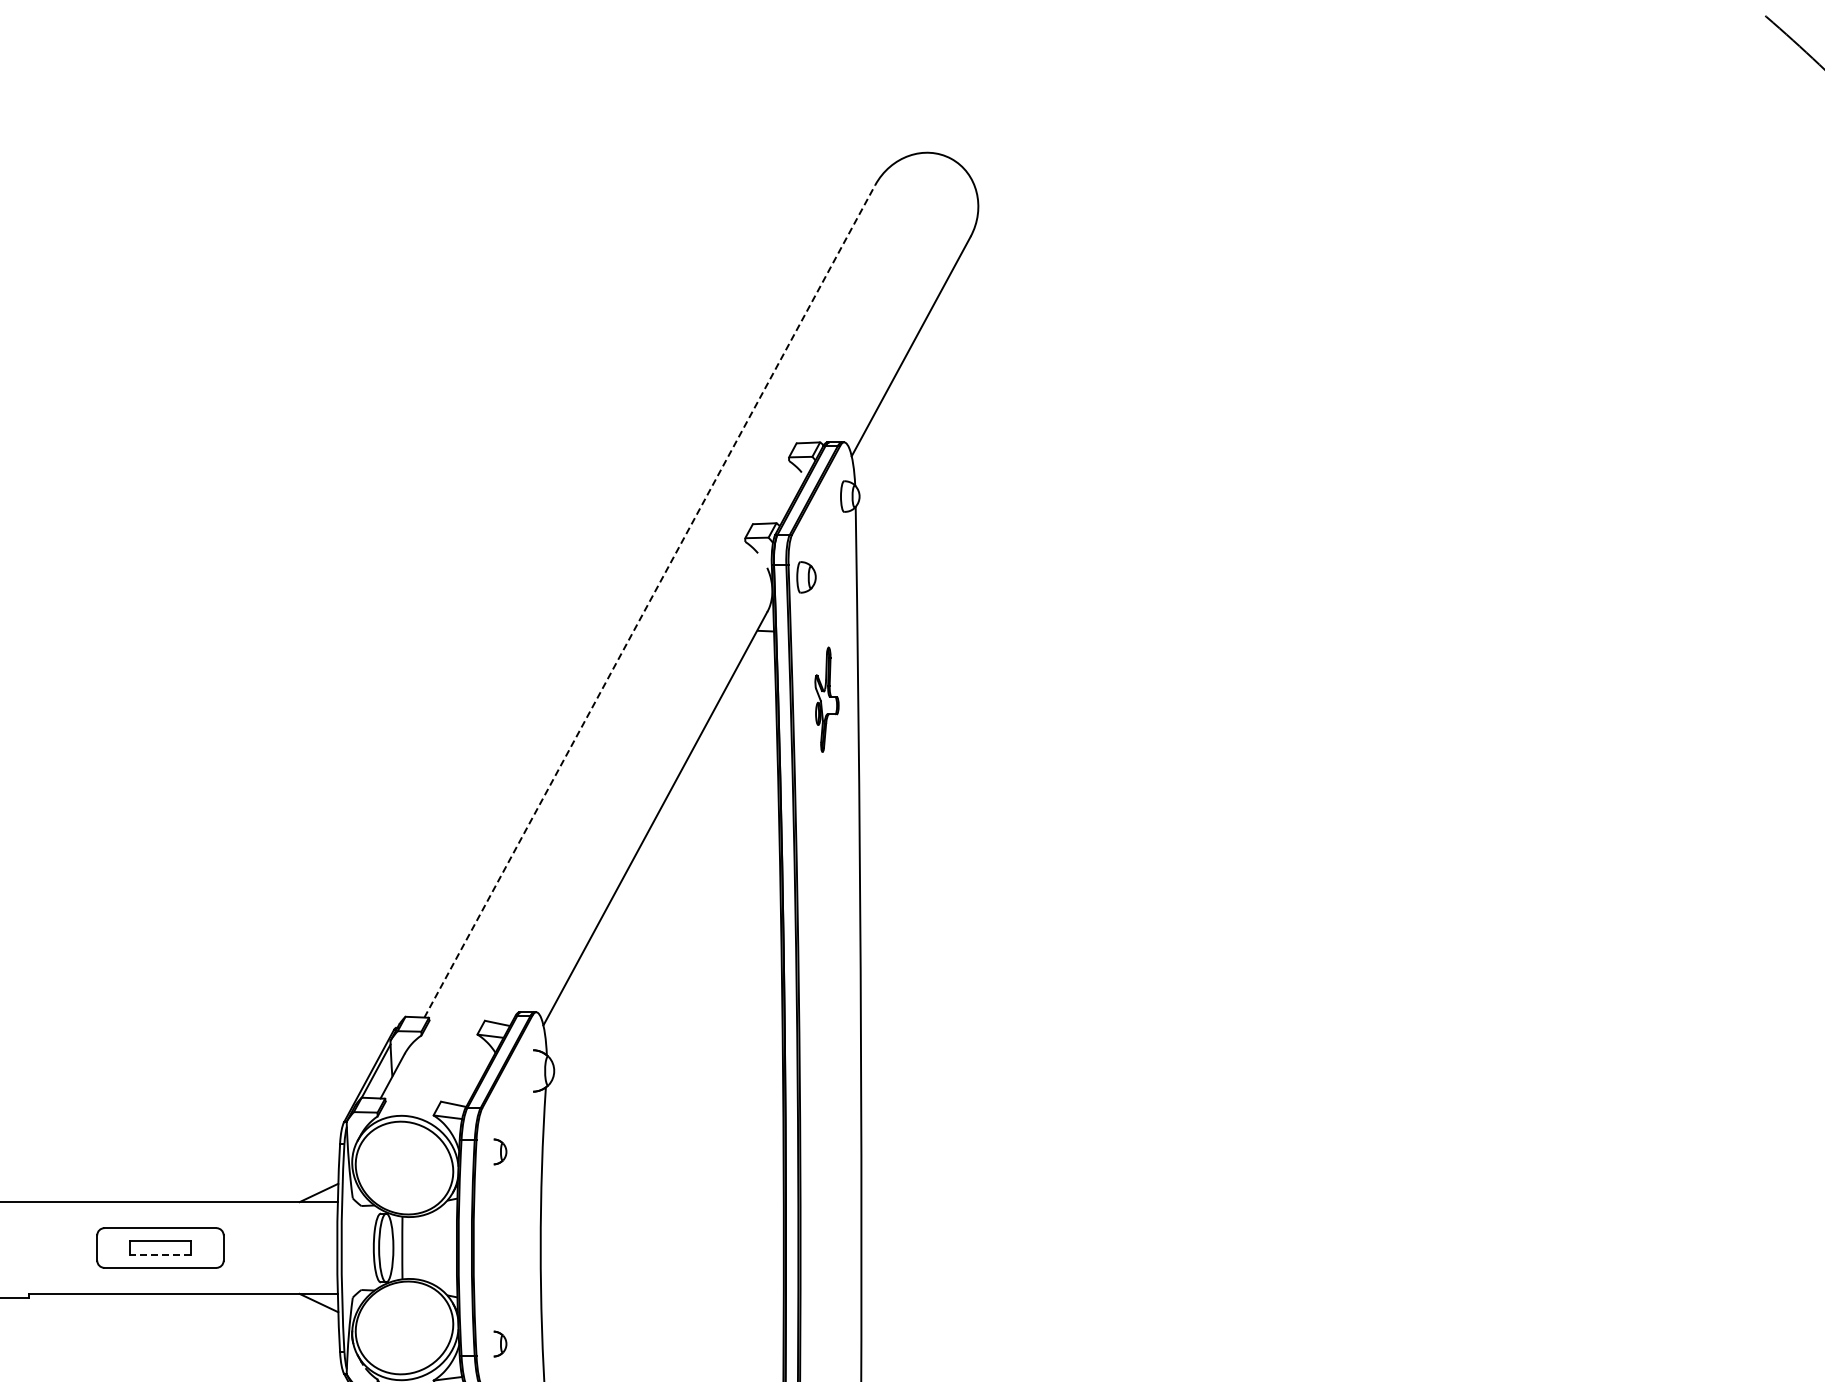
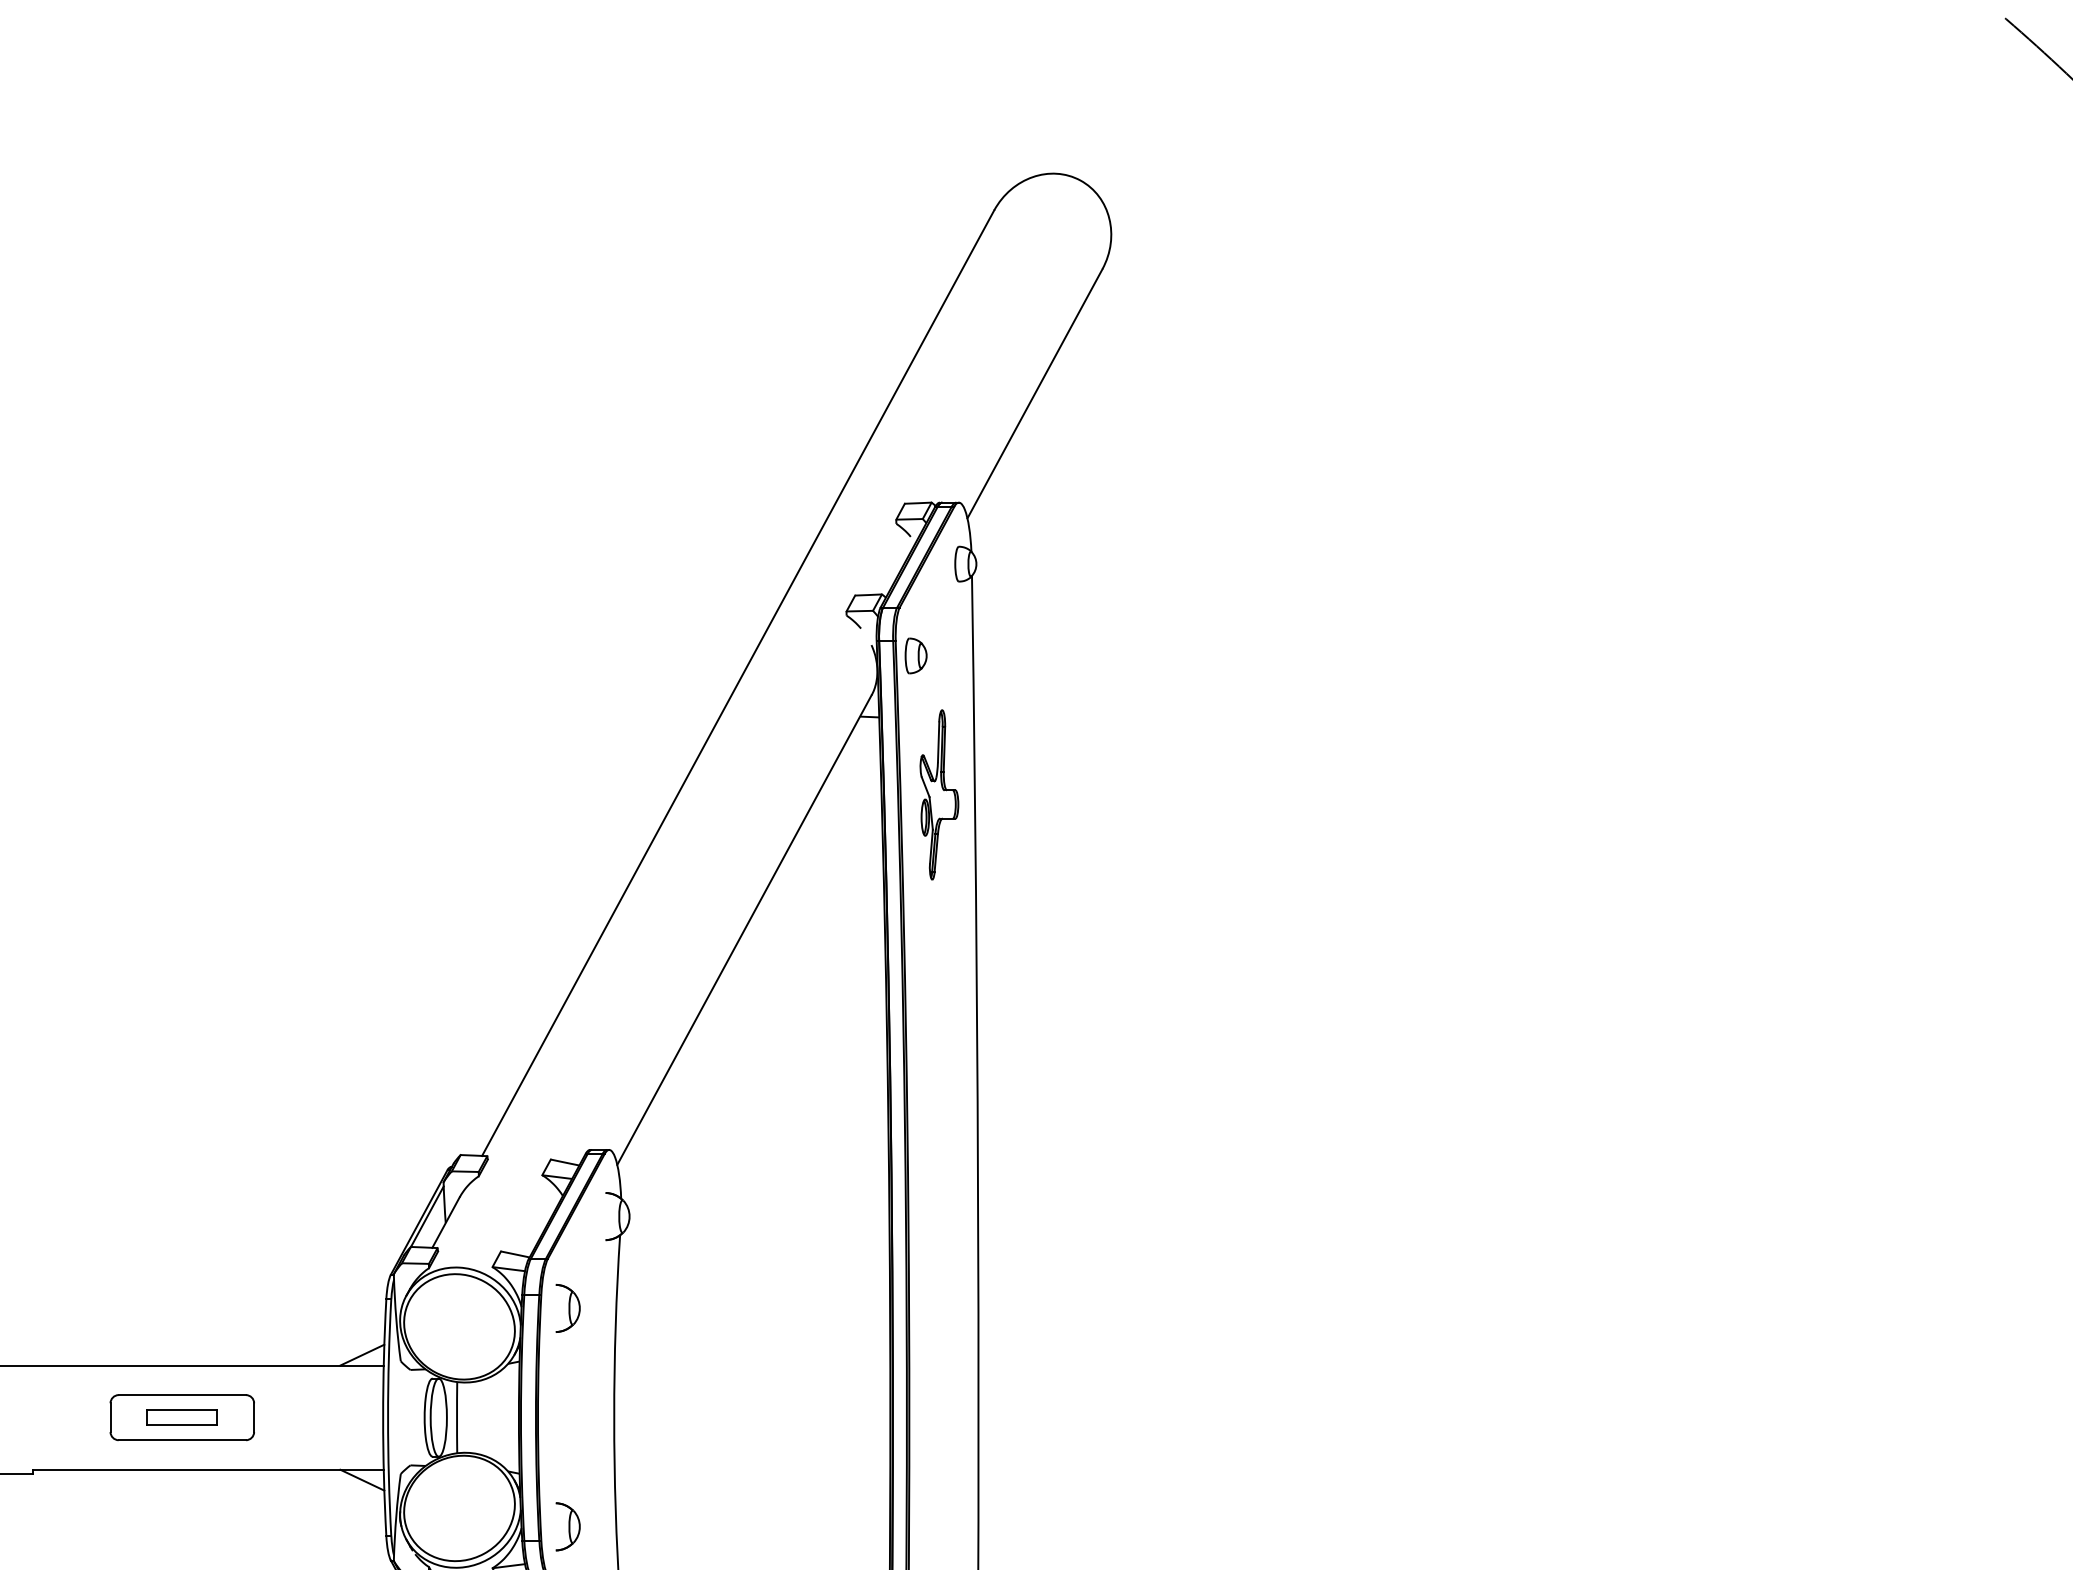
line: (650, 600) -> (738, 682), dashed -> solid
part: (826, 699) -> (938, 794), size x1.43
part: (500, 1151) -> (568, 1308), size x1.67
line: (160, 1254) -> (182, 1425), dashed -> solid
part: (500, 1343) -> (568, 1526), size x1.67

